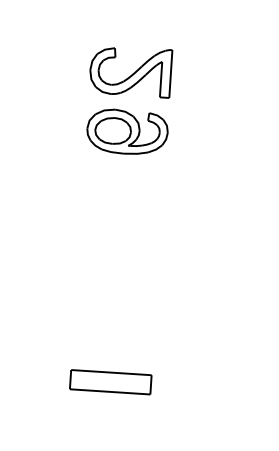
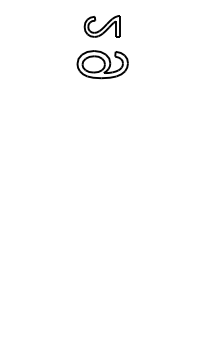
part: (131, 71) -> (102, 26), size x0.7
part: (110, 381) -> (102, 221), removed

